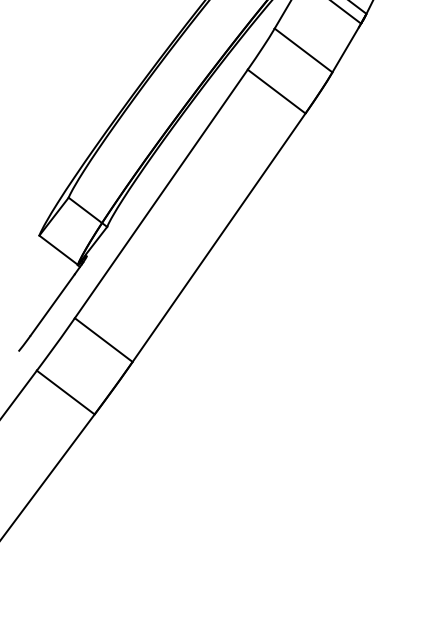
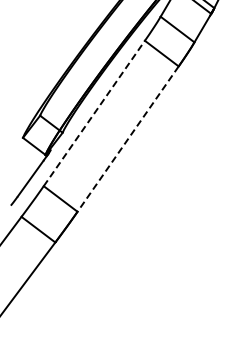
line: (161, 193) -> (94, 113), solid -> dashed
line: (219, 238) -> (128, 139), solid -> dashed

